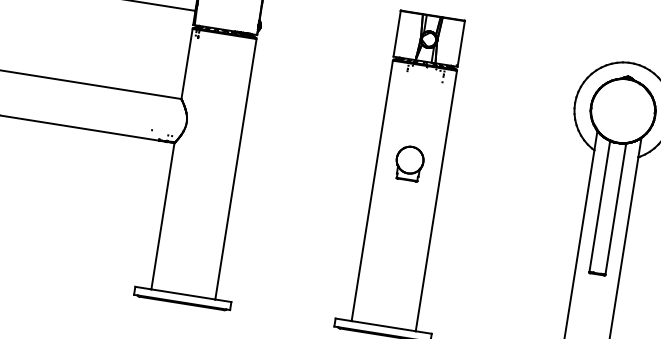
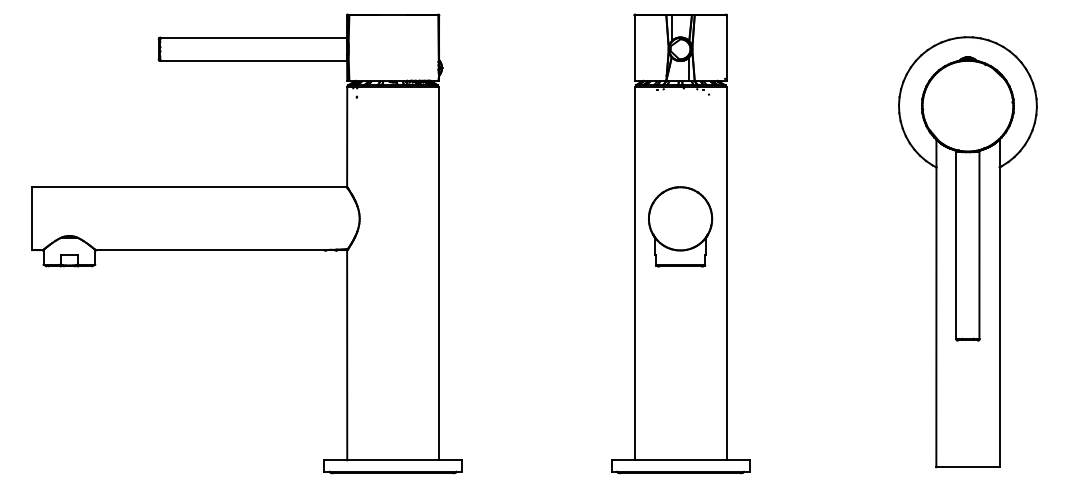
part: (409, 163) -> (680, 226), size x1.67

